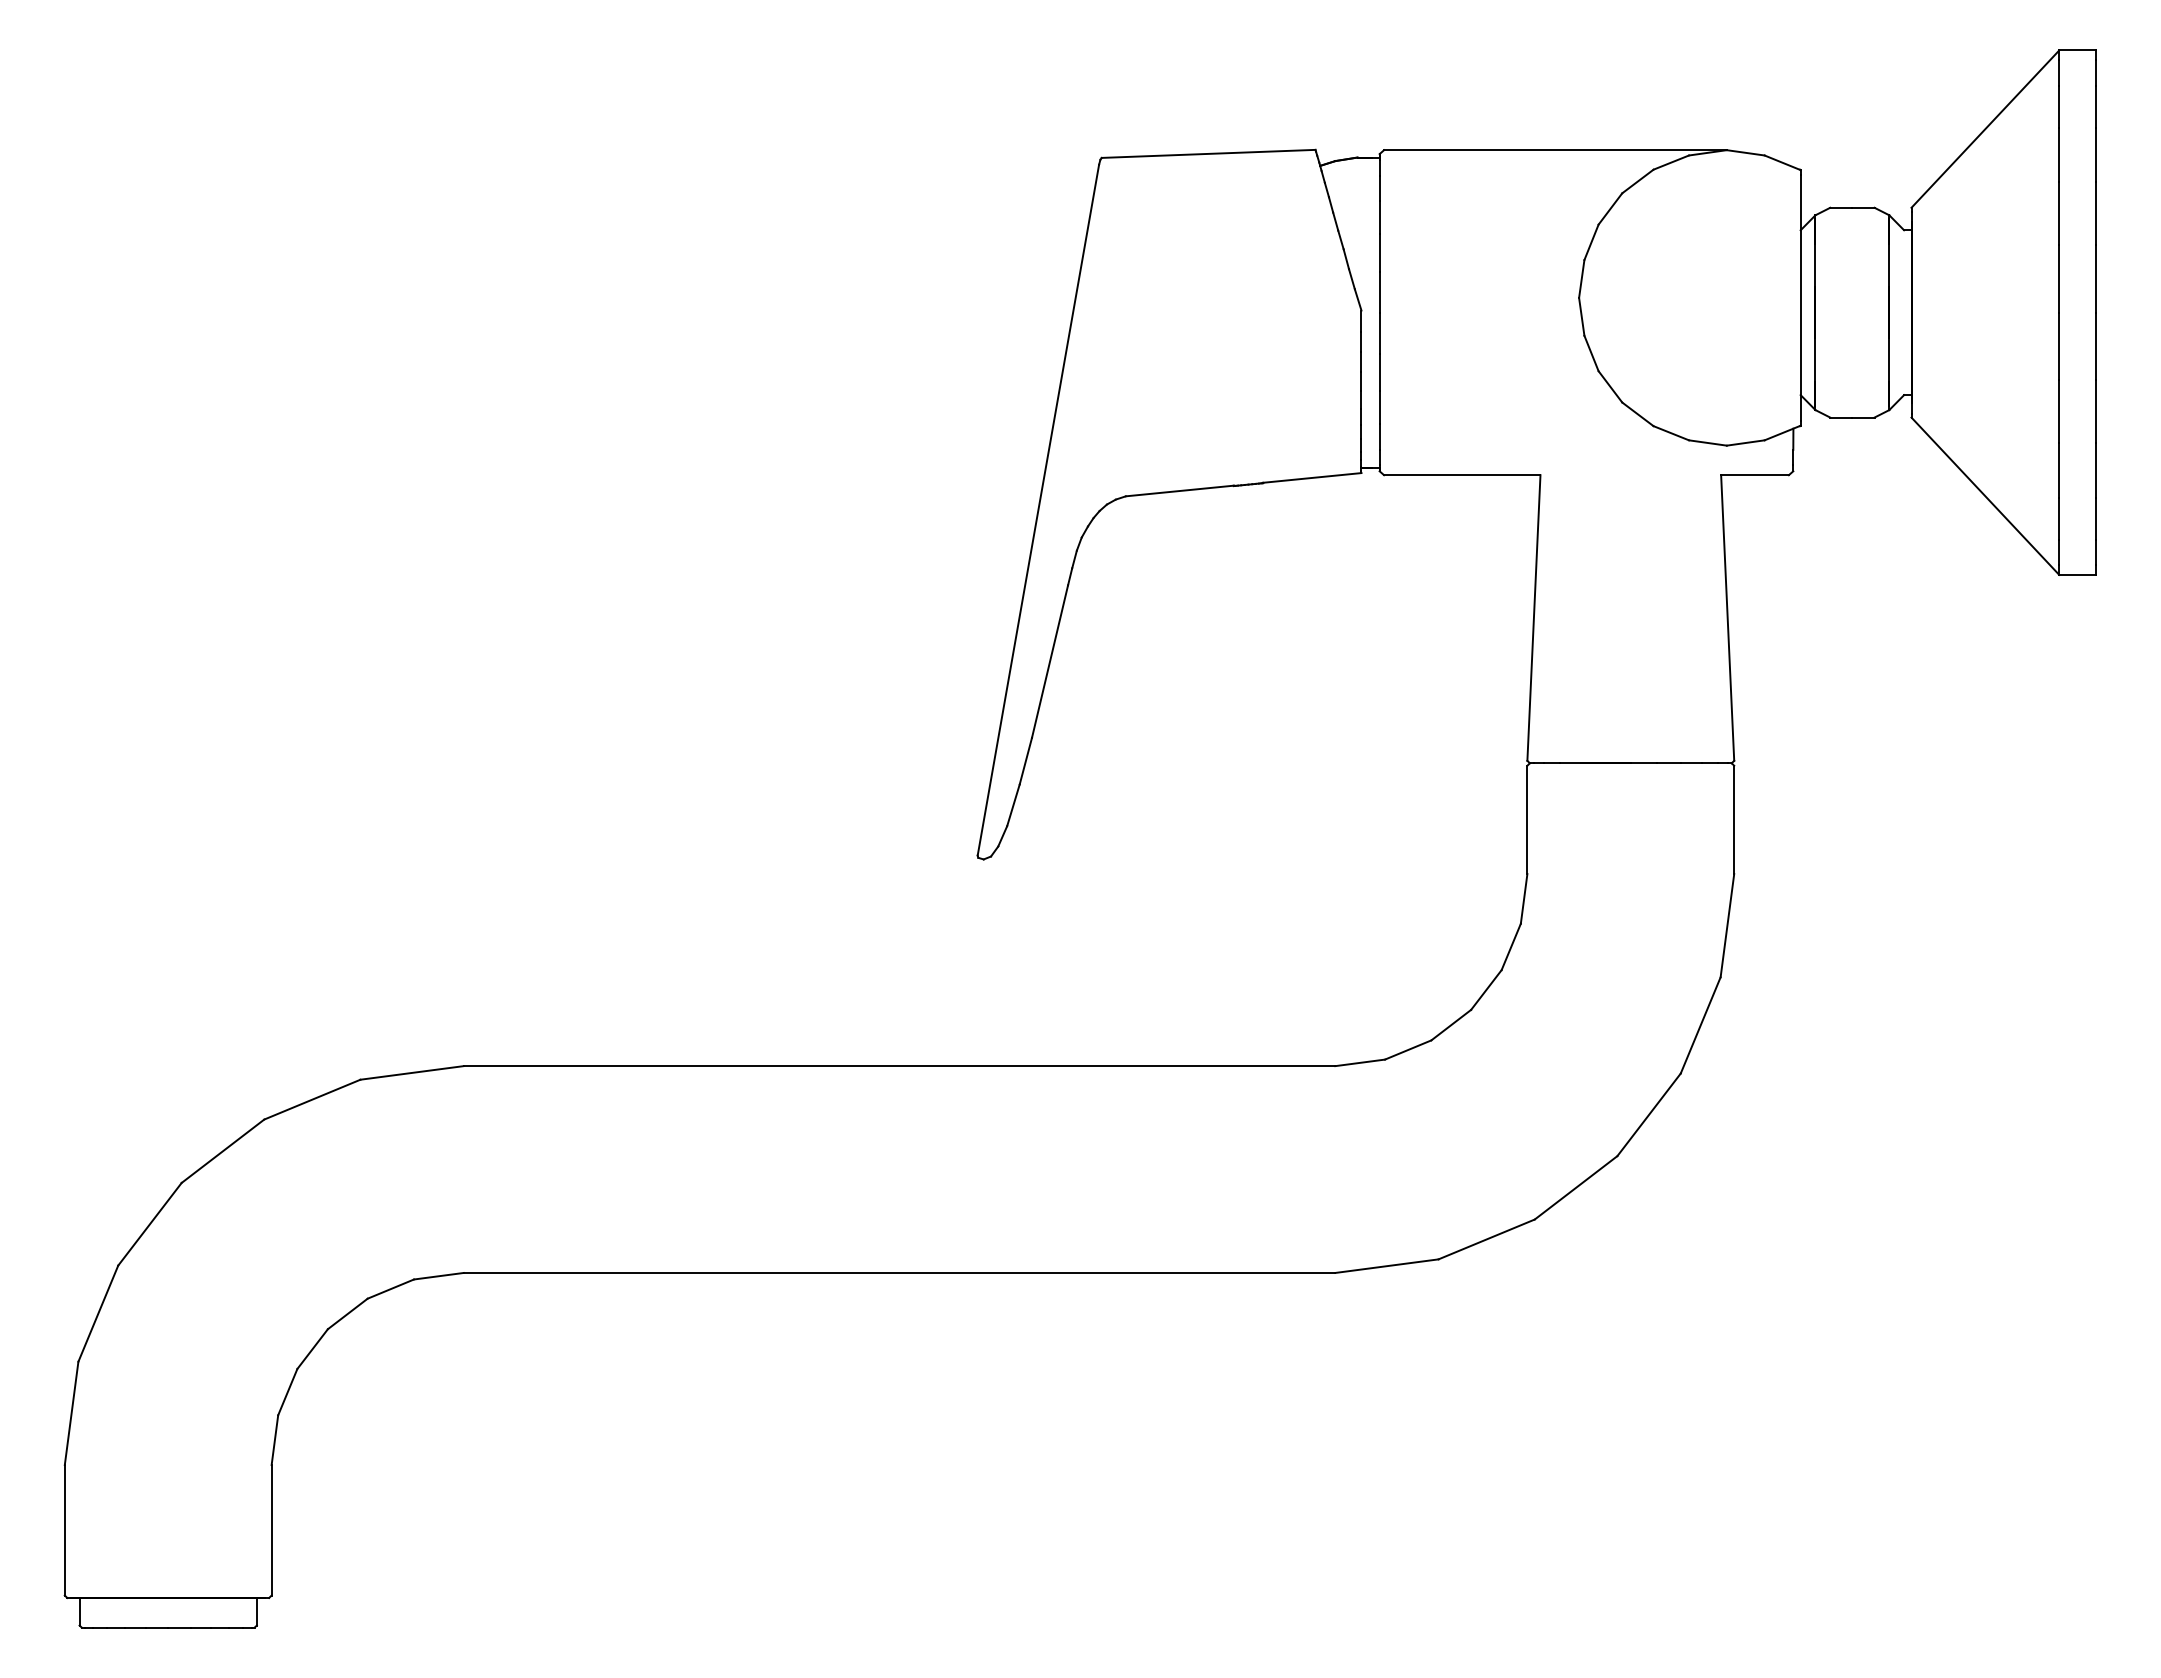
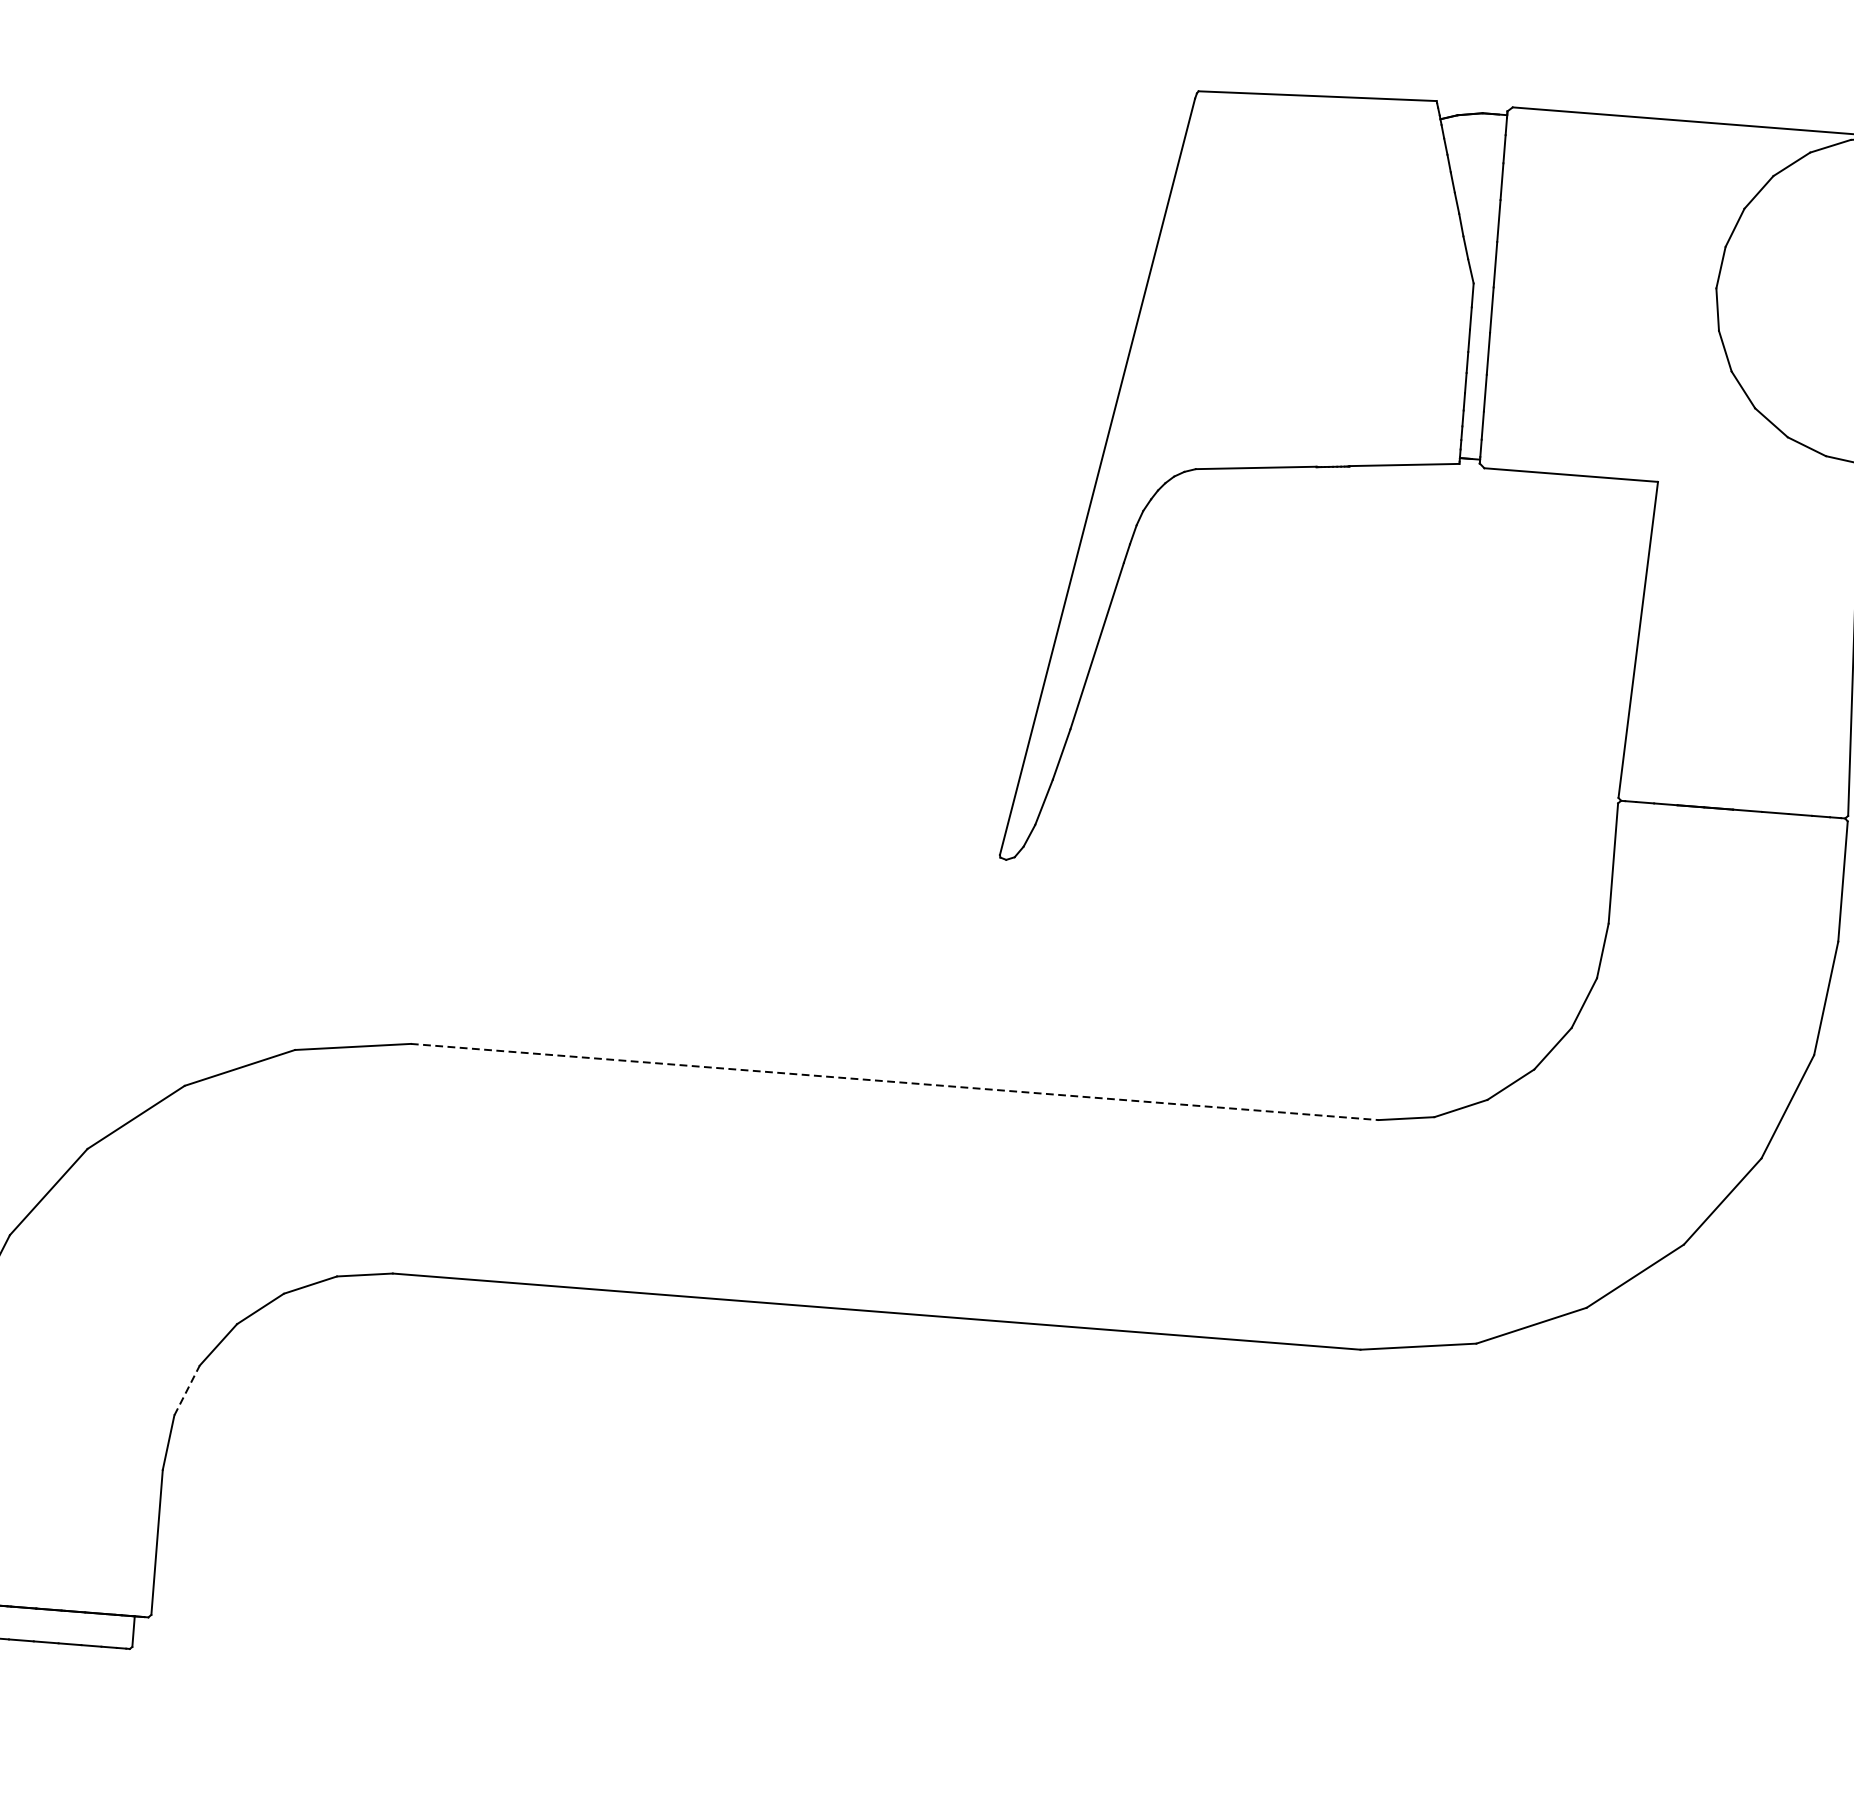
line: (899, 1066) -> (894, 1082), solid -> dashed
line: (287, 1391) -> (186, 1389), solid -> dashed

